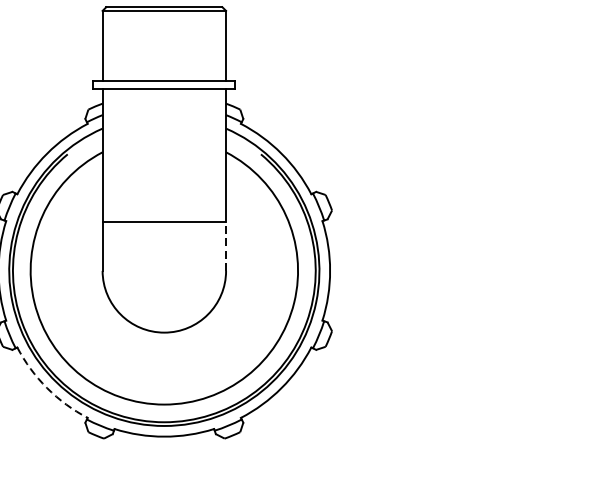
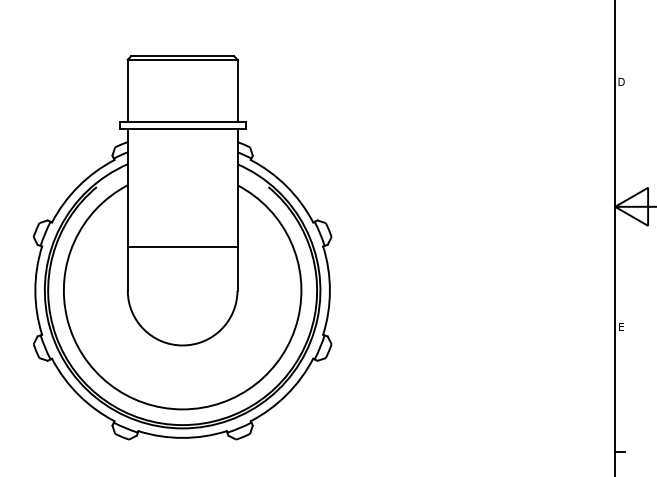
line: (226, 245) -> (237, 268), dashed -> solid
arc: (47, 387) -> (78, 394), dashed -> solid

